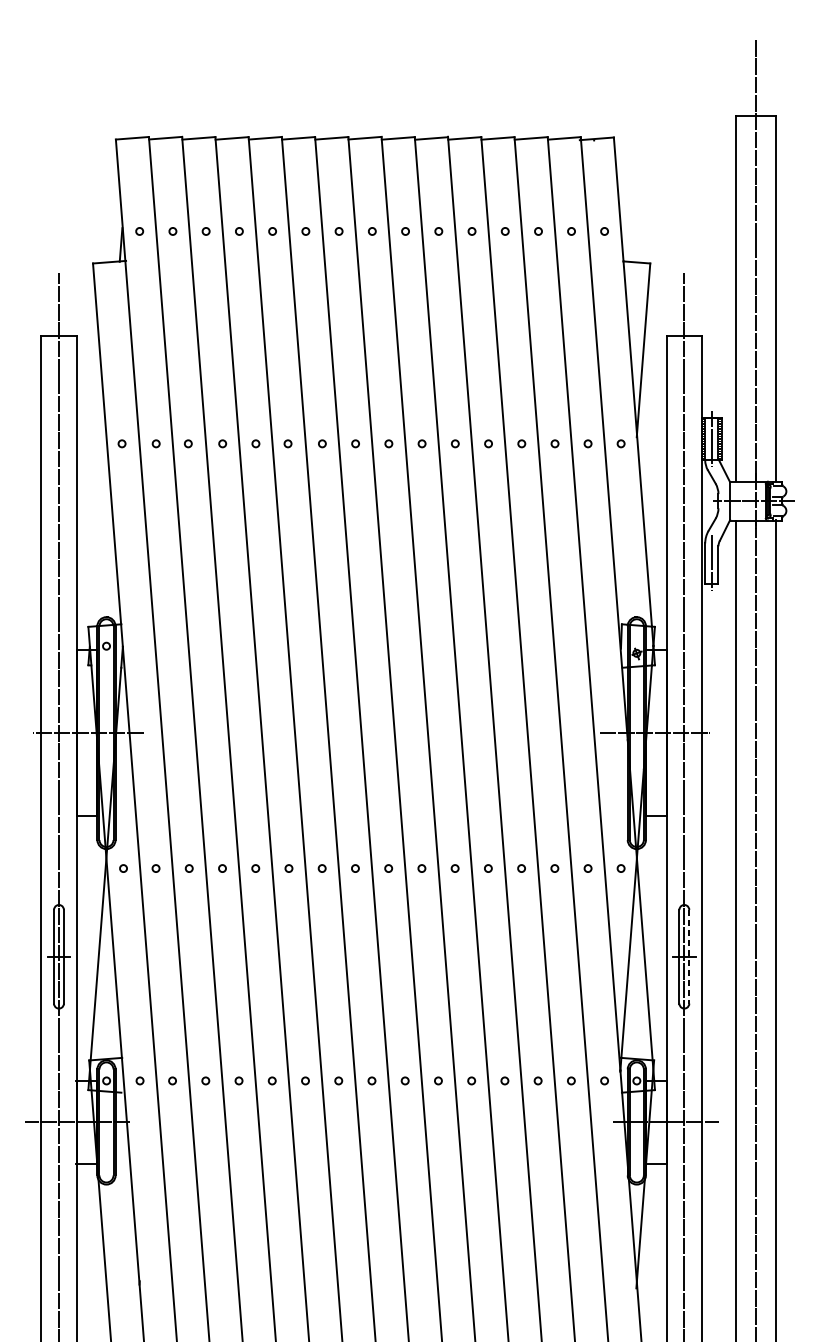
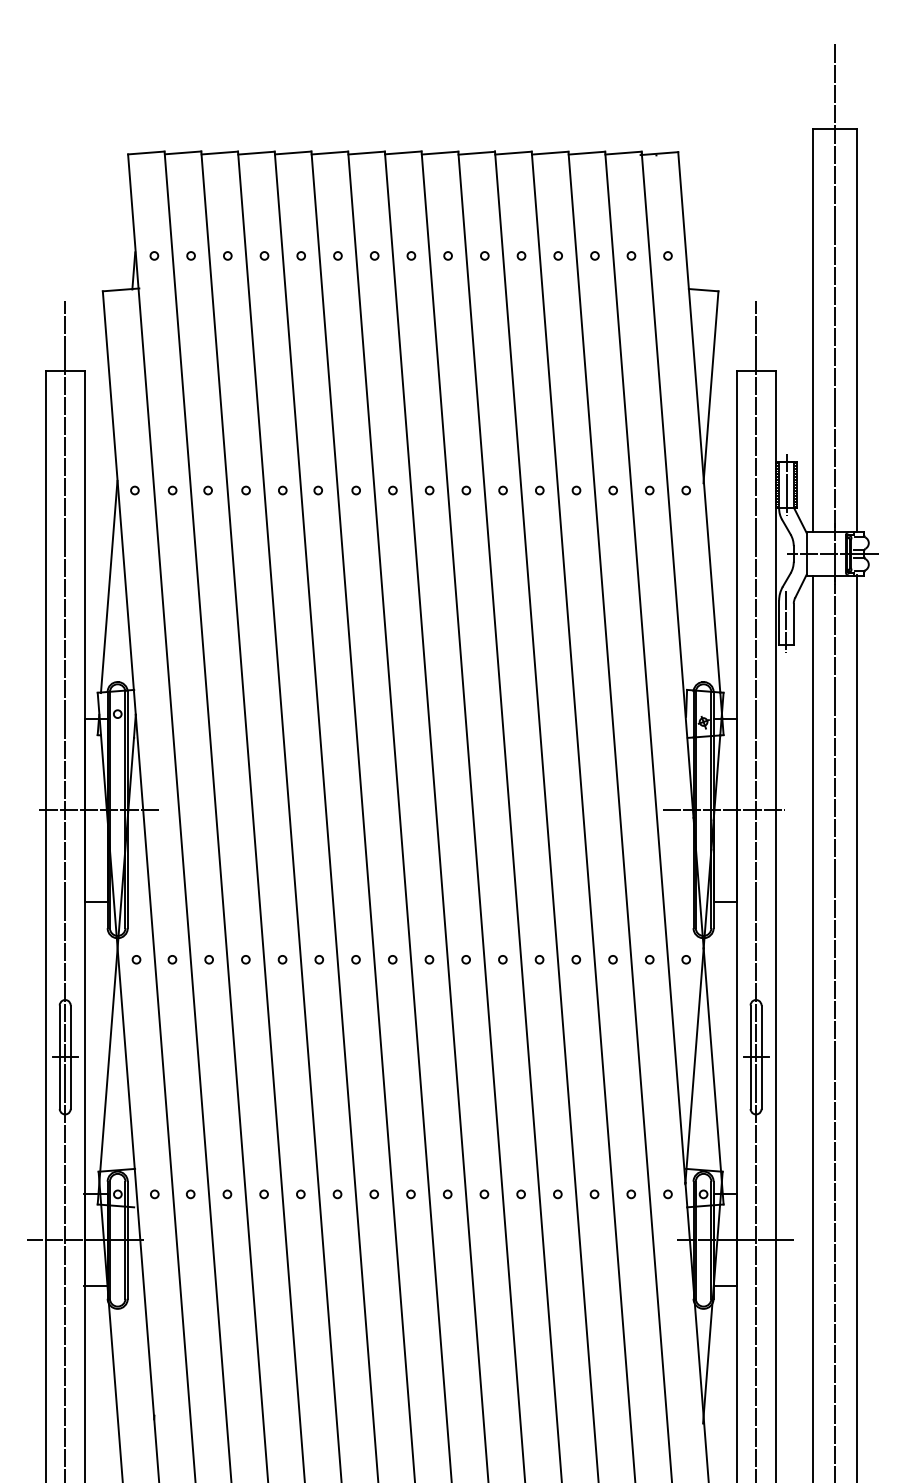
line: (98, 530) -> (108, 586), added
line: (689, 957) -> (761, 1057), dashed -> solid

